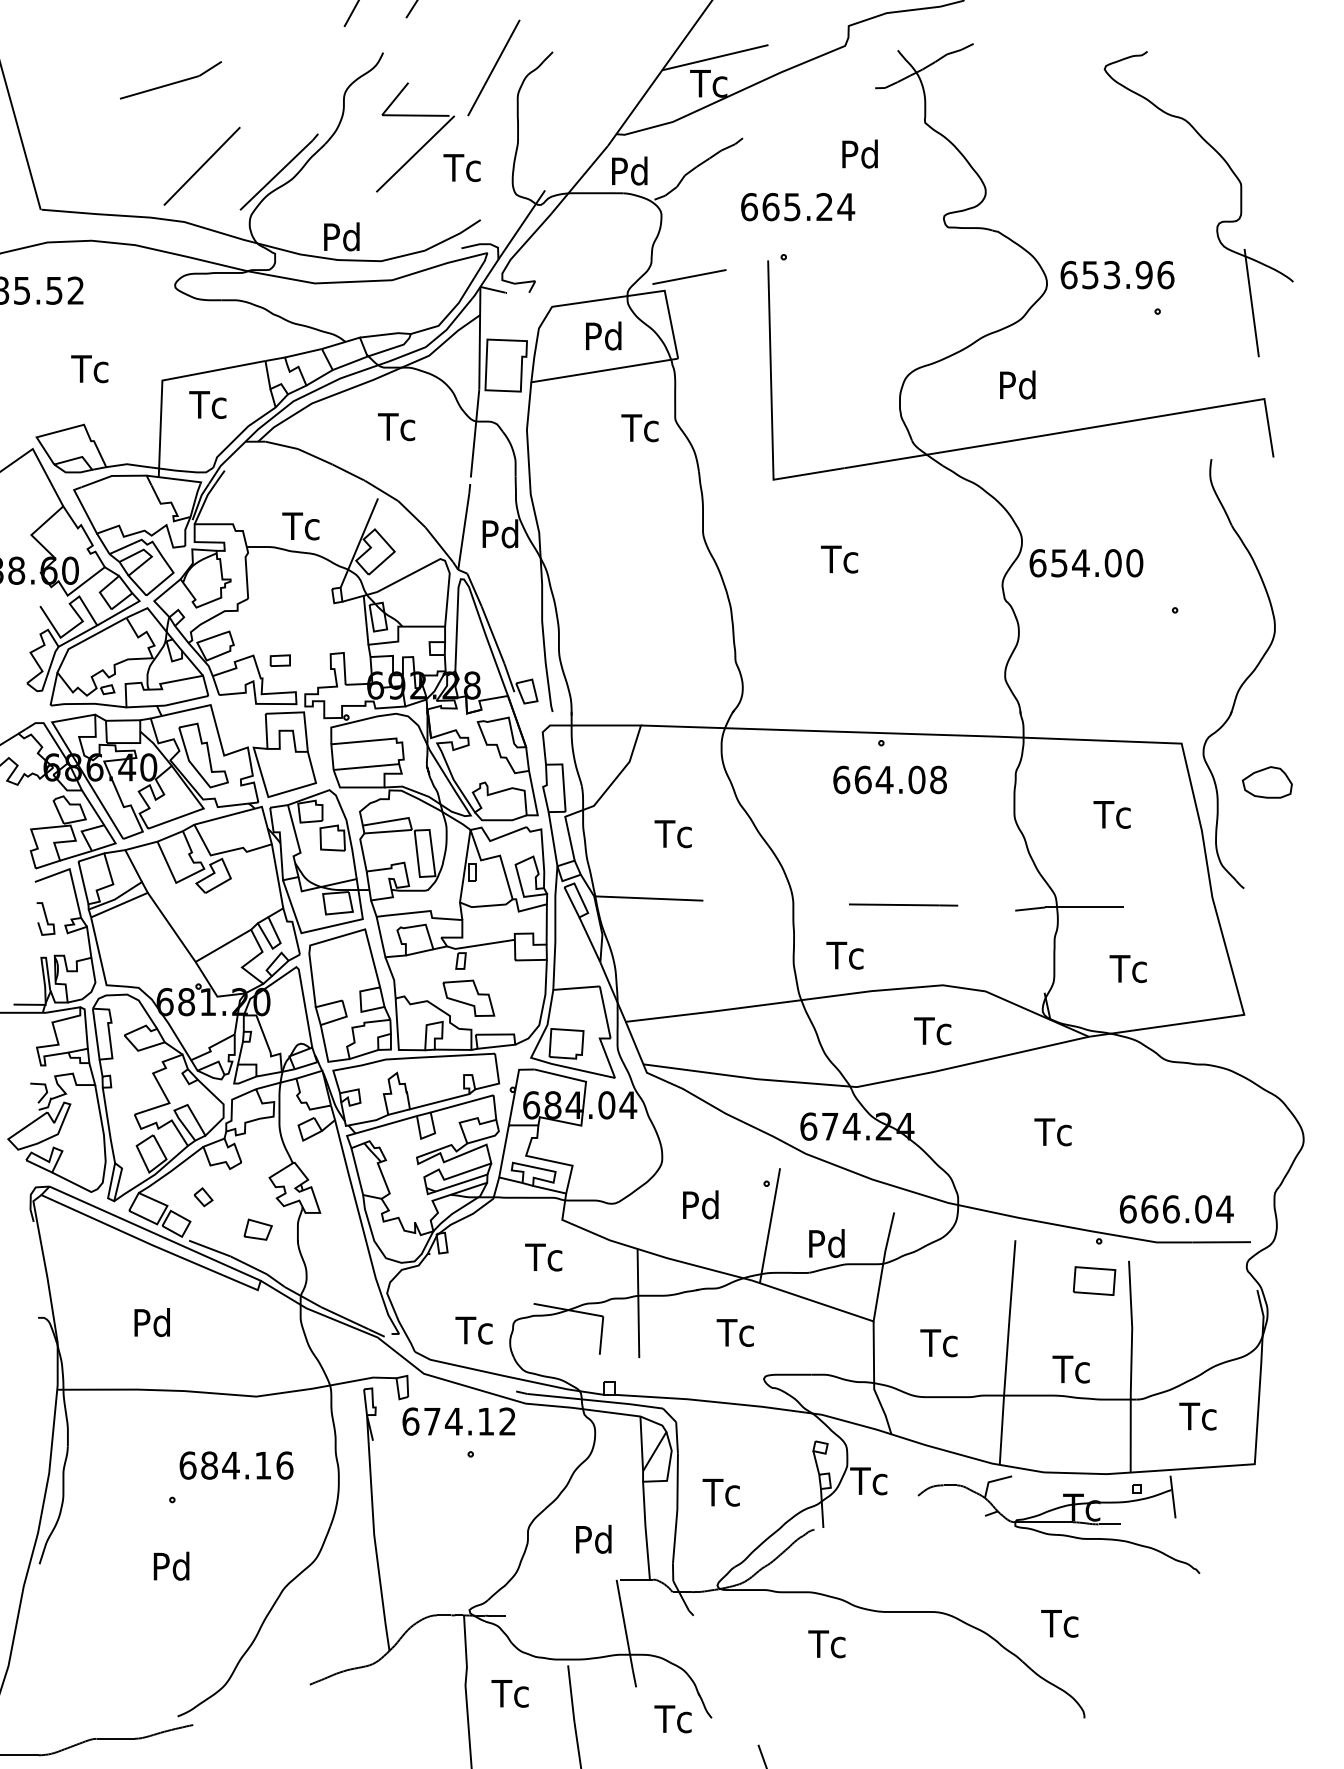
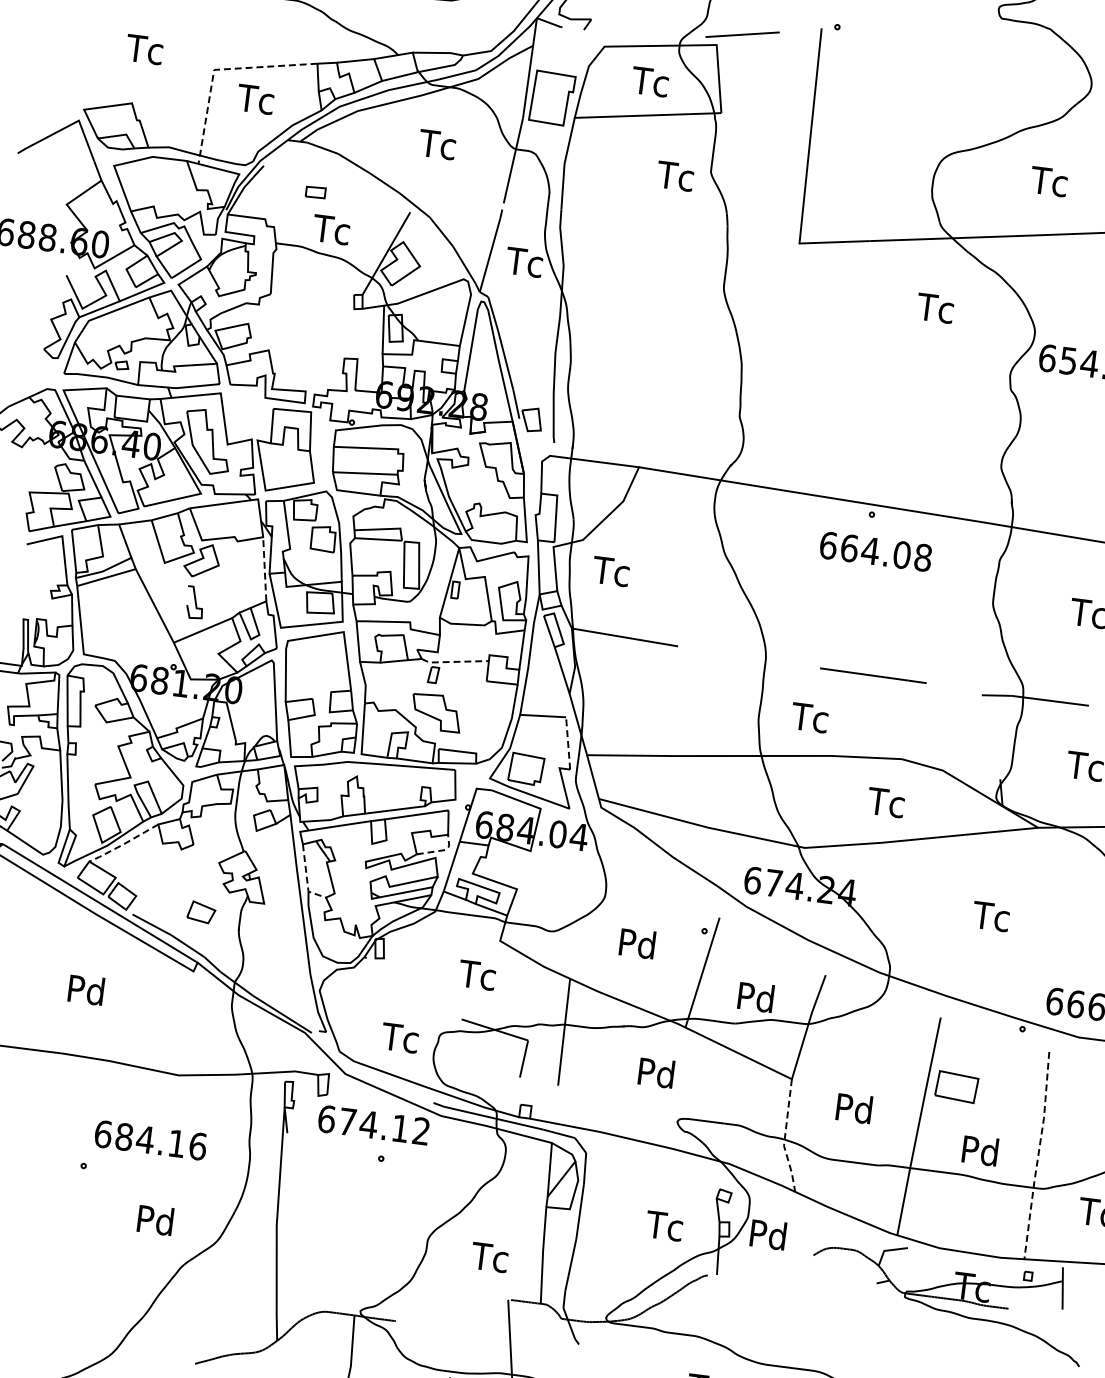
text: (602, 335) -> (650, 81), Pd -> Tc
line: (165, 380) -> (217, 70), solid -> dashed
text: (1016, 384) -> (1049, 180), Pd -> Tc
text: (499, 533) -> (524, 261), Pd -> Tc
text: (839, 559) -> (935, 308), moved
part: (279, 660) -> (314, 192), moved
text: (672, 834) -> (610, 571), moved
line: (277, 876) -> (264, 569), solid -> dashed
curve: (45, 918) -> (194, 602), moved
line: (480, 945) -> (454, 662), solid -> dashed
line: (605, 1012) -> (568, 743), solid -> dashed
line: (491, 1136) -> (441, 850), solid -> dashed
line: (170, 1171) -> (123, 844), solid -> dashed
line: (359, 1181) -> (306, 877), solid -> dashed
part: (203, 1197) -> (152, 874), removed
part: (1094, 1280) -> (956, 1086), moved
text: (735, 1332) -> (655, 1072), Tc -> Pd
text: (938, 1342) -> (852, 1107), Tc -> Pd
line: (1131, 1366) -> (1038, 1155), solid -> dashed
text: (1071, 1368) -> (979, 1150), Tc -> Pd
line: (874, 1381) -> (785, 1138), solid -> dashed
text: (868, 1480) -> (766, 1234), Tc -> Pd
text: (720, 1492) -> (663, 1225), moved
text: (592, 1538) -> (489, 1256), Pd -> Tc
text: (171, 1565) -> (155, 1219), moved

